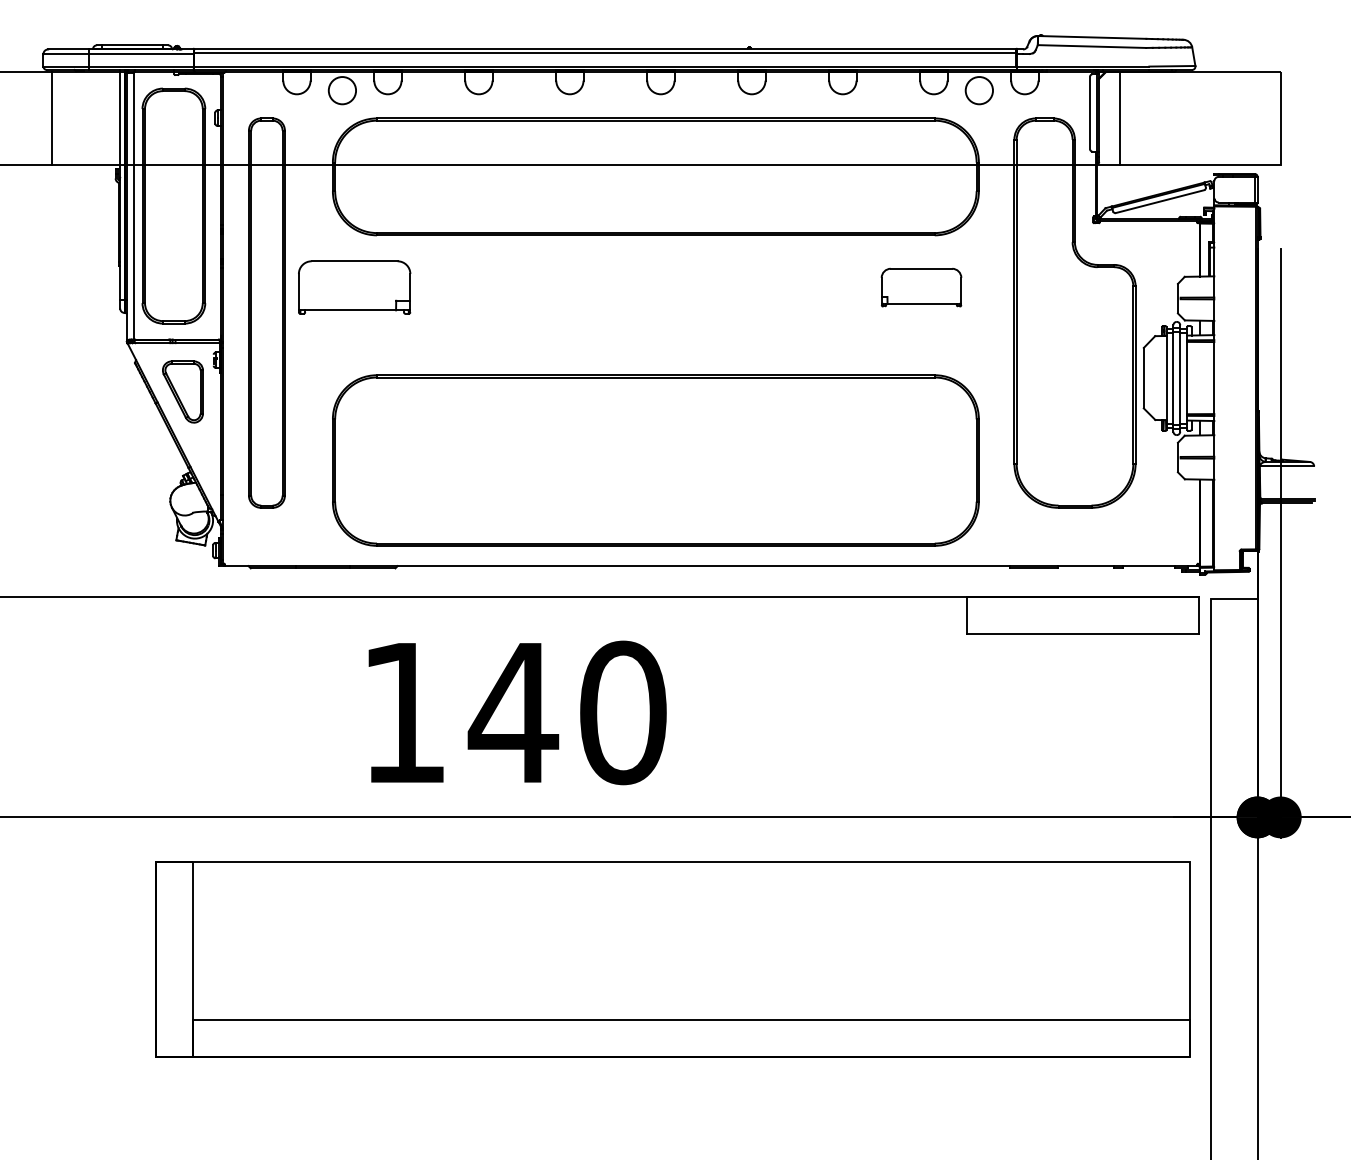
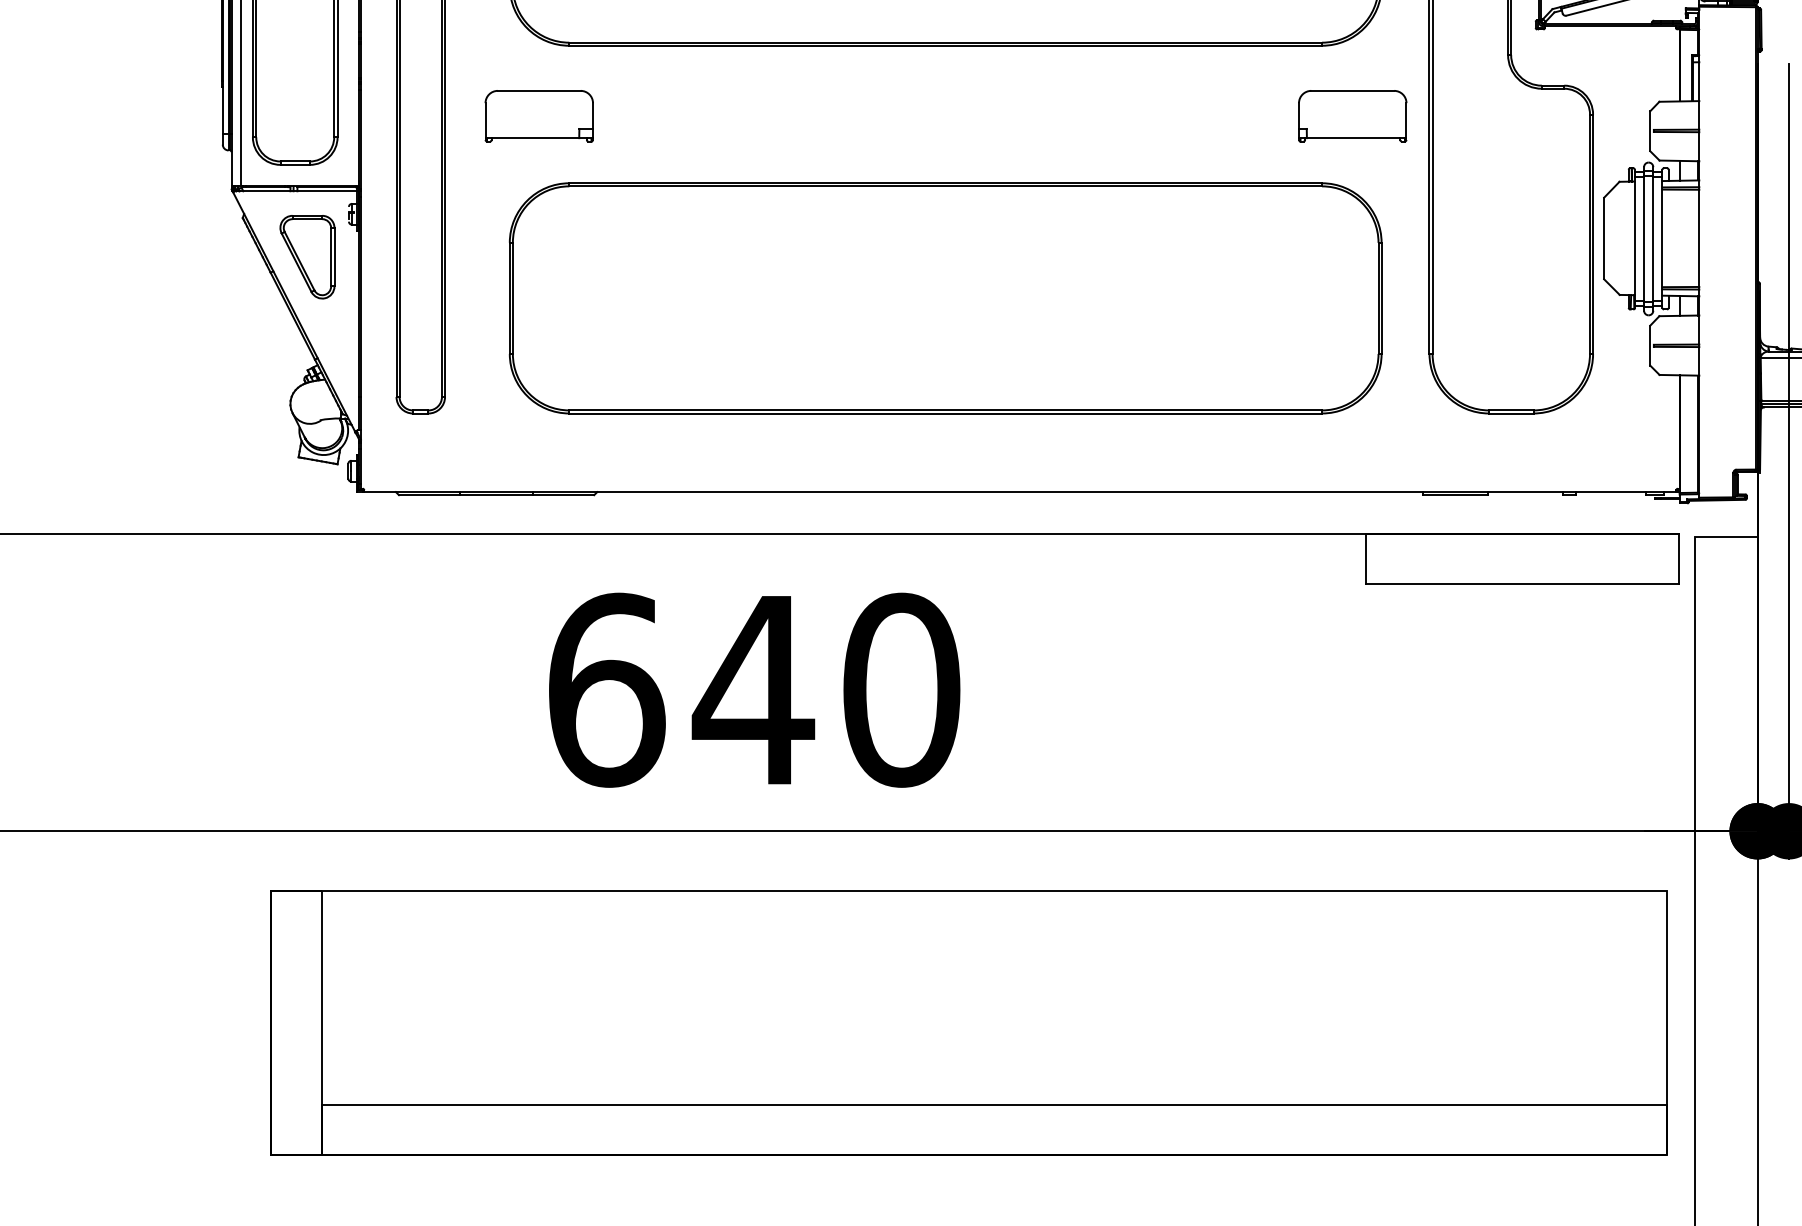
part: (354, 287) -> (538, 116), size x0.71
part: (921, 287) -> (1352, 116), moved
part: (655, 460) -> (945, 298), moved
text: (405, 712) -> (607, 689), 140 -> 640

